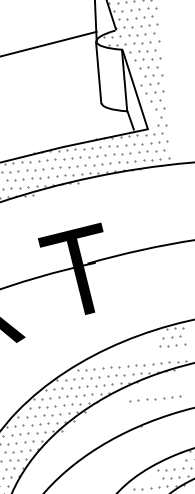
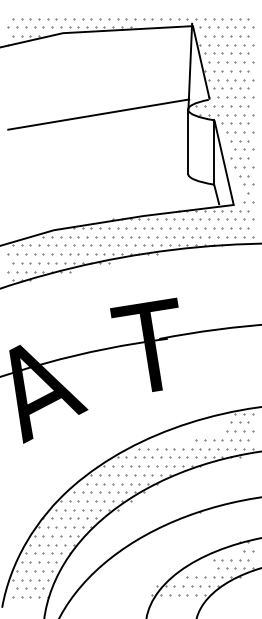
part: (155, 399) -> (222, 440), moved

